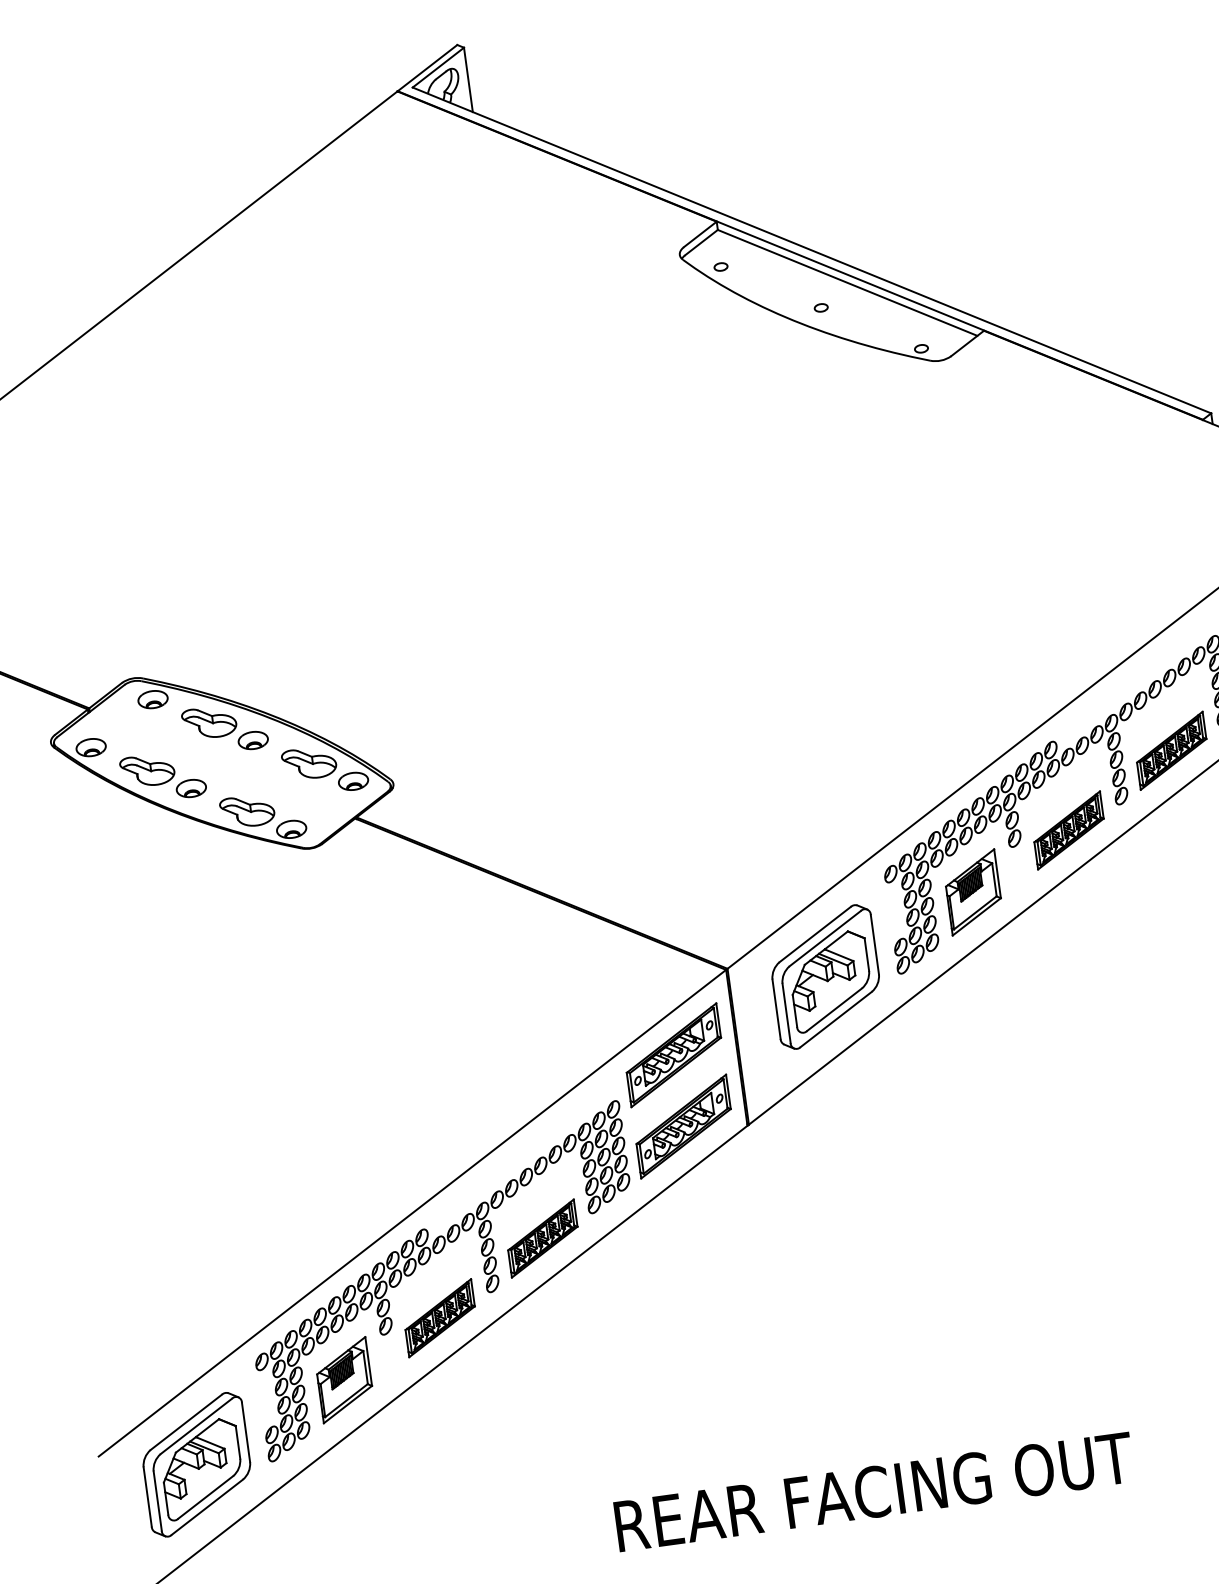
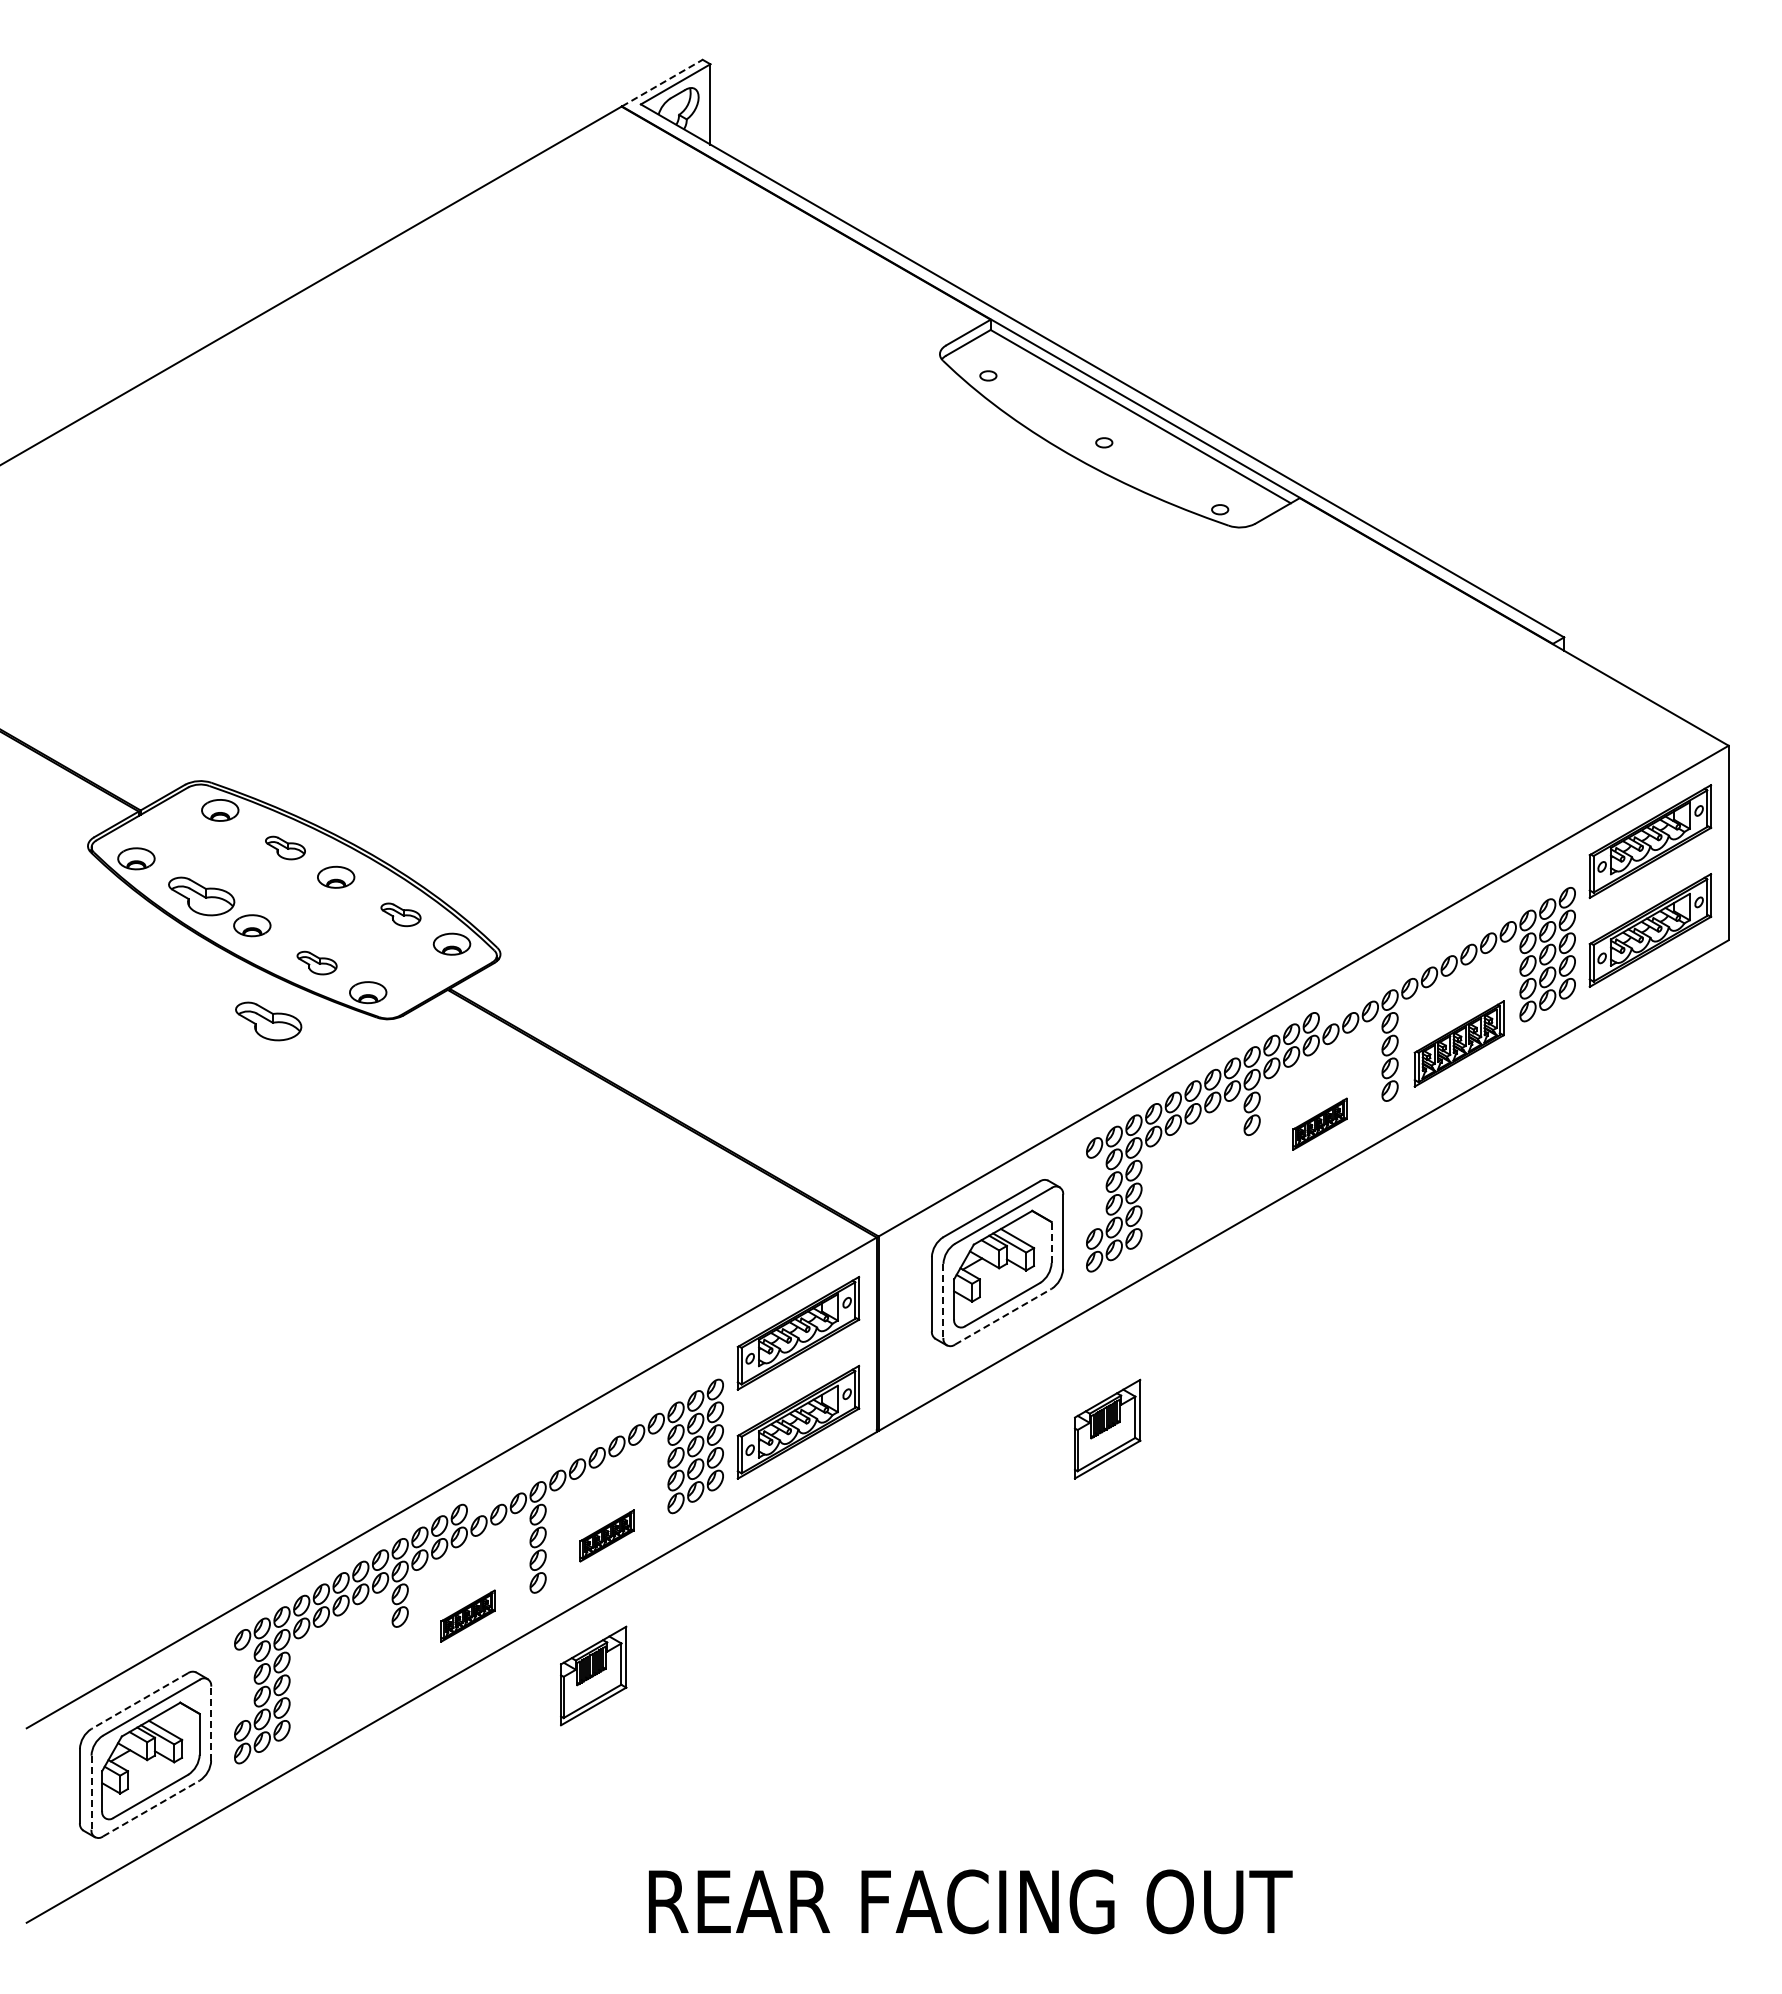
line: (427, 68) -> (662, 83), solid -> dashed
part: (209, 722) -> (285, 847), size x0.6
part: (308, 763) -> (400, 914), size x0.6
part: (246, 810) -> (316, 962), size x0.6
part: (1068, 829) -> (1319, 1123), size x0.6
part: (214, 863) -> (268, 1021), added
part: (973, 891) -> (1107, 1428), moved
line: (866, 954) -> (1051, 1242), solid -> dashed
line: (786, 1013) -> (943, 1301), solid -> dashed
line: (836, 1019) -> (1003, 1316), solid -> dashed
part: (542, 1238) -> (606, 1535), size x0.6
part: (439, 1317) -> (467, 1615), size x0.6
part: (344, 1379) -> (593, 1675), moved
line: (186, 1422) -> (139, 1701), solid -> dashed
line: (246, 1432) -> (211, 1723), solid -> dashed
line: (157, 1501) -> (91, 1793), solid -> dashed
line: (207, 1507) -> (151, 1808), solid -> dashed

